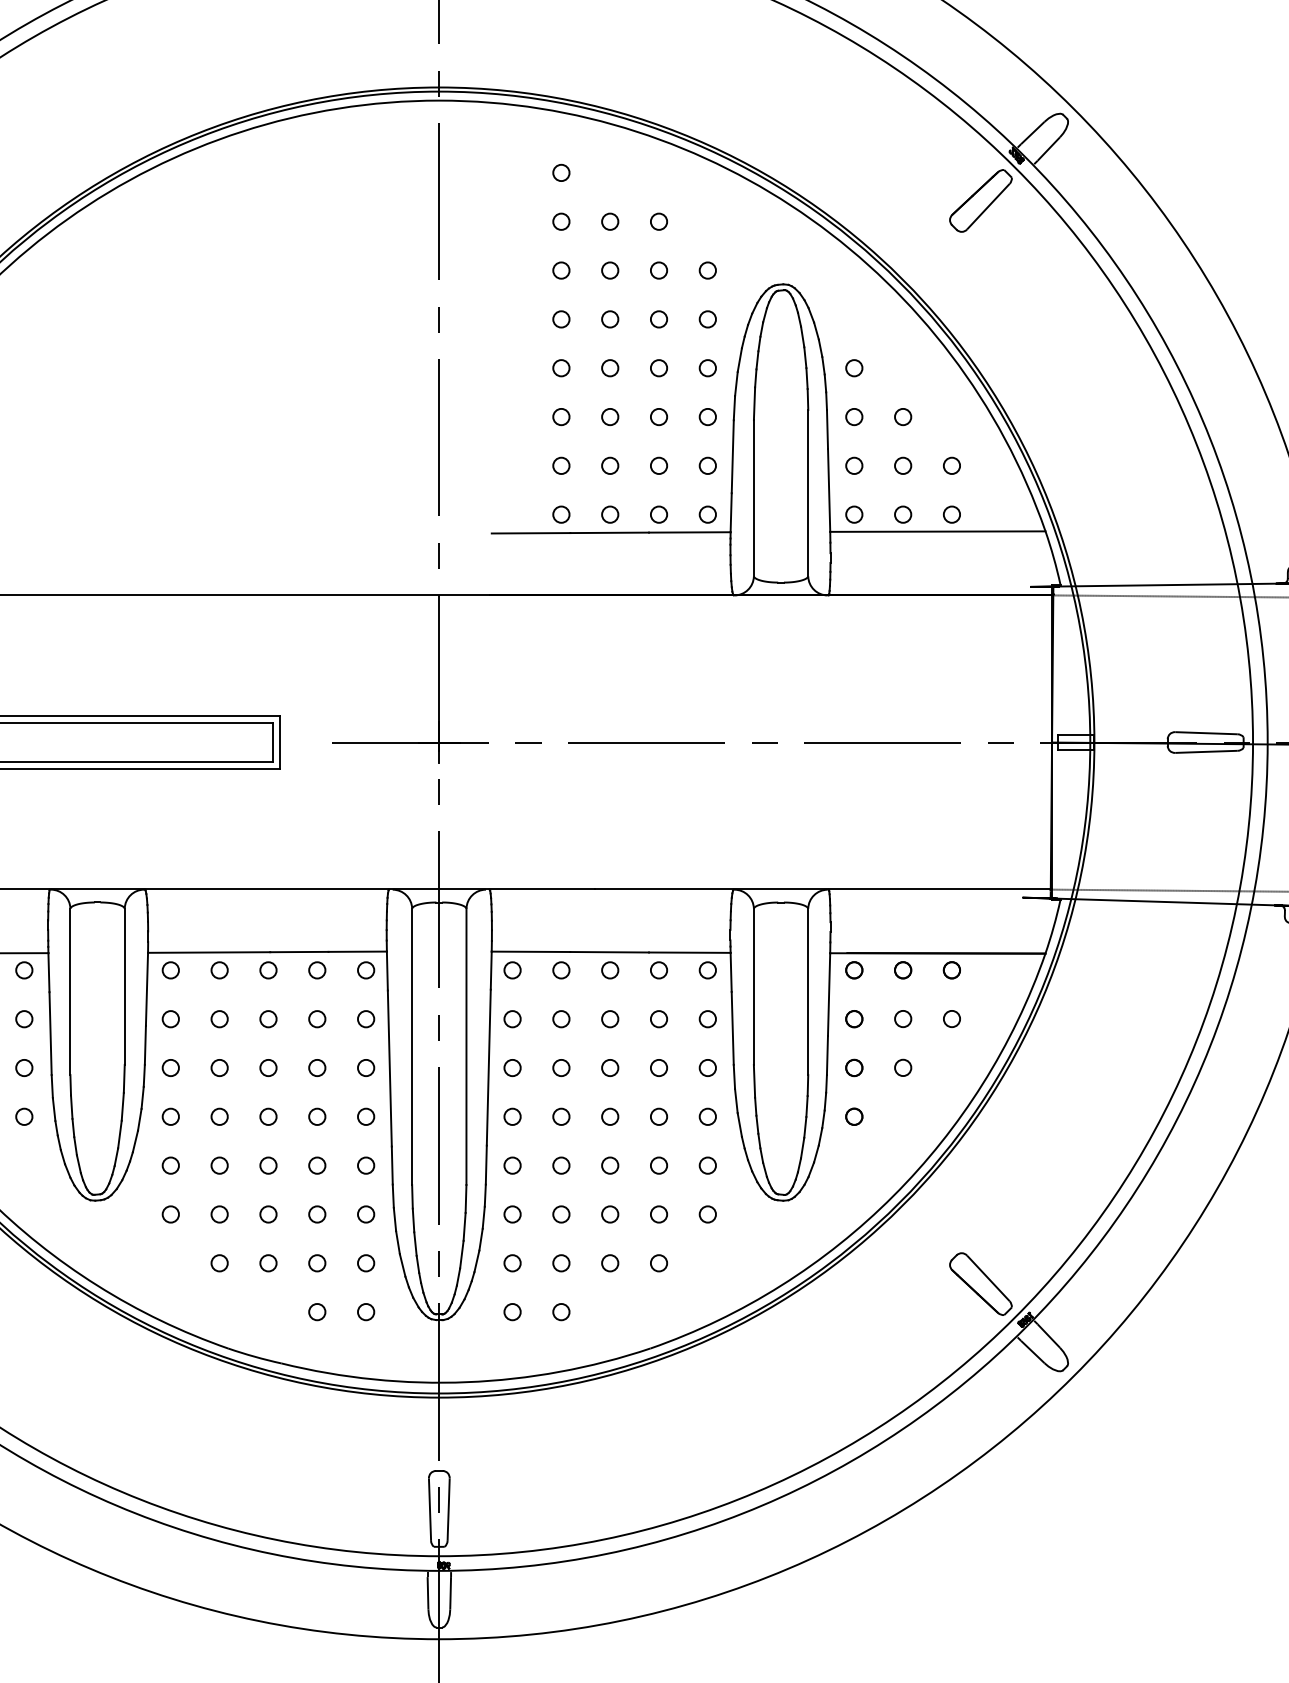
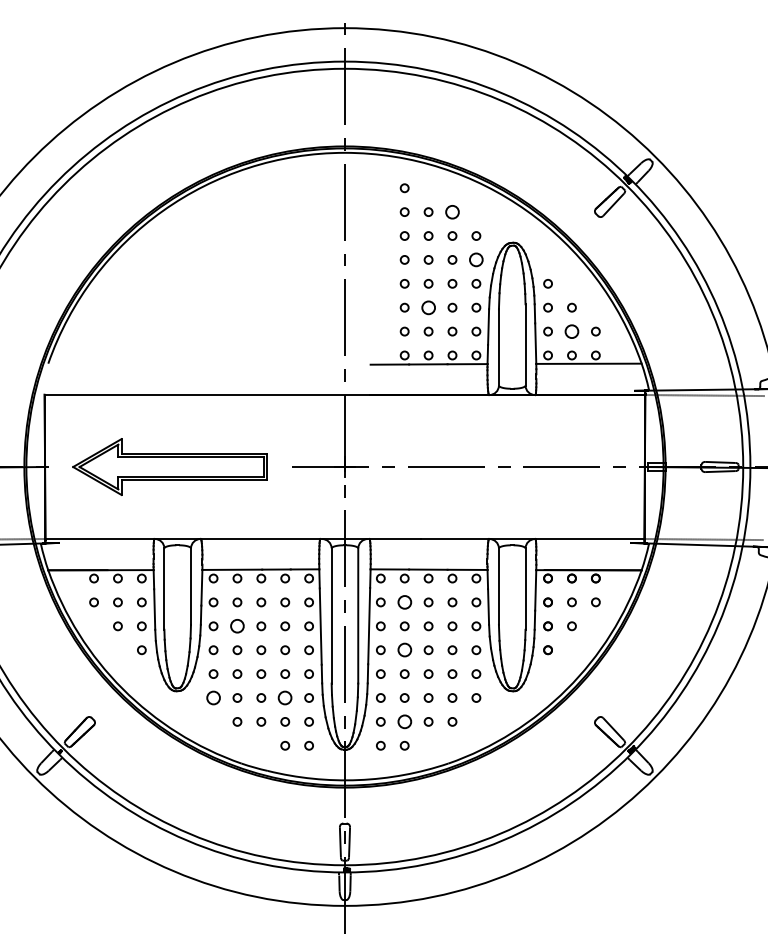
circle: (659, 220) -> (452, 211), size x1.6
circle: (708, 318) -> (476, 259), size x1.6
circle: (609, 416) -> (428, 307), size x1.6
circle: (902, 465) -> (571, 331), size x1.6
circle: (560, 1019) -> (404, 602), size x1.6
circle: (219, 1068) -> (237, 626), size x1.6
circle: (560, 1117) -> (404, 650), size x1.6
circle: (170, 1213) -> (213, 697), size x1.6
circle: (317, 1213) -> (285, 697), size x1.6
circle: (560, 1262) -> (404, 721), size x1.6

